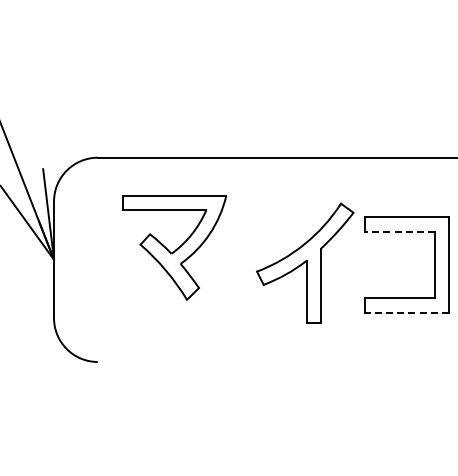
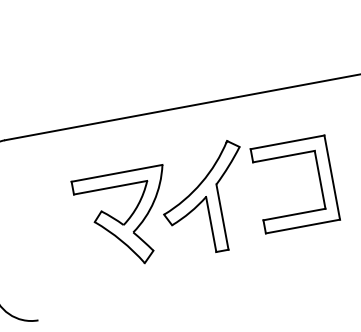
line: (400, 232) -> (284, 156), dashed -> solid
part: (174, 247) -> (125, 219), moved
line: (406, 312) -> (302, 226), dashed -> solid

